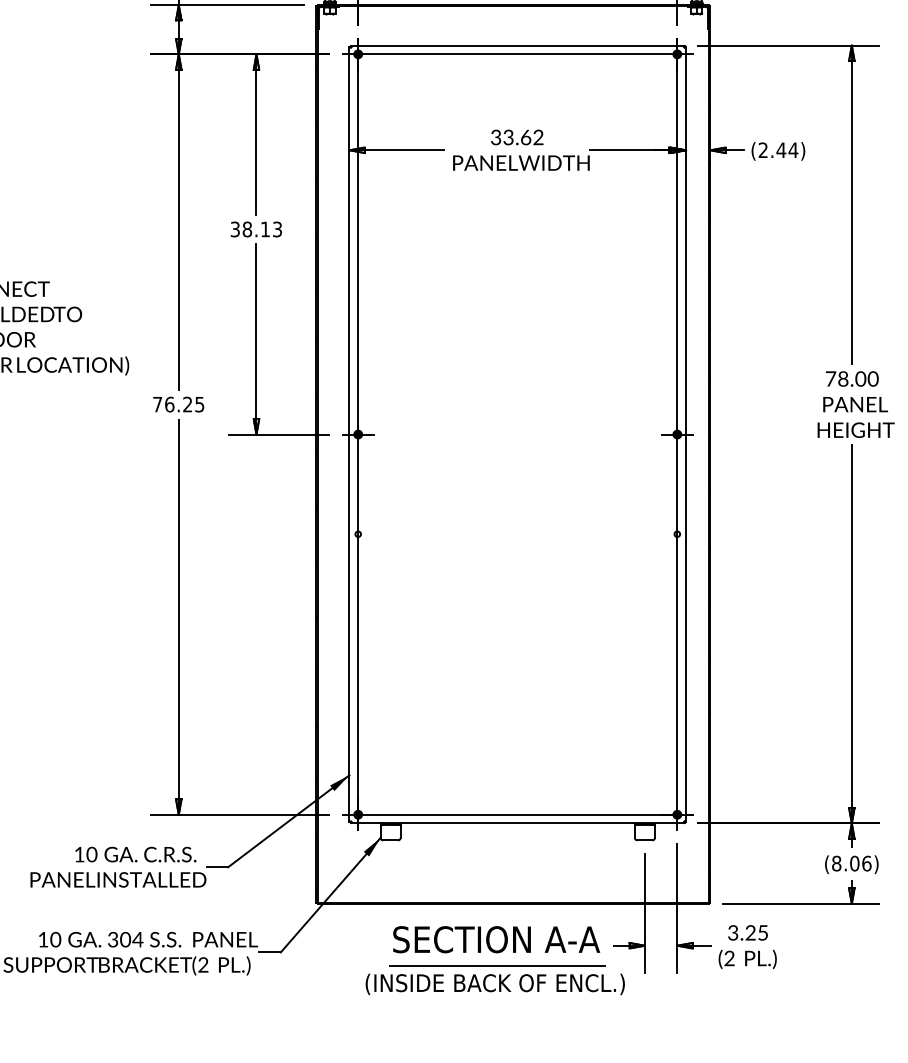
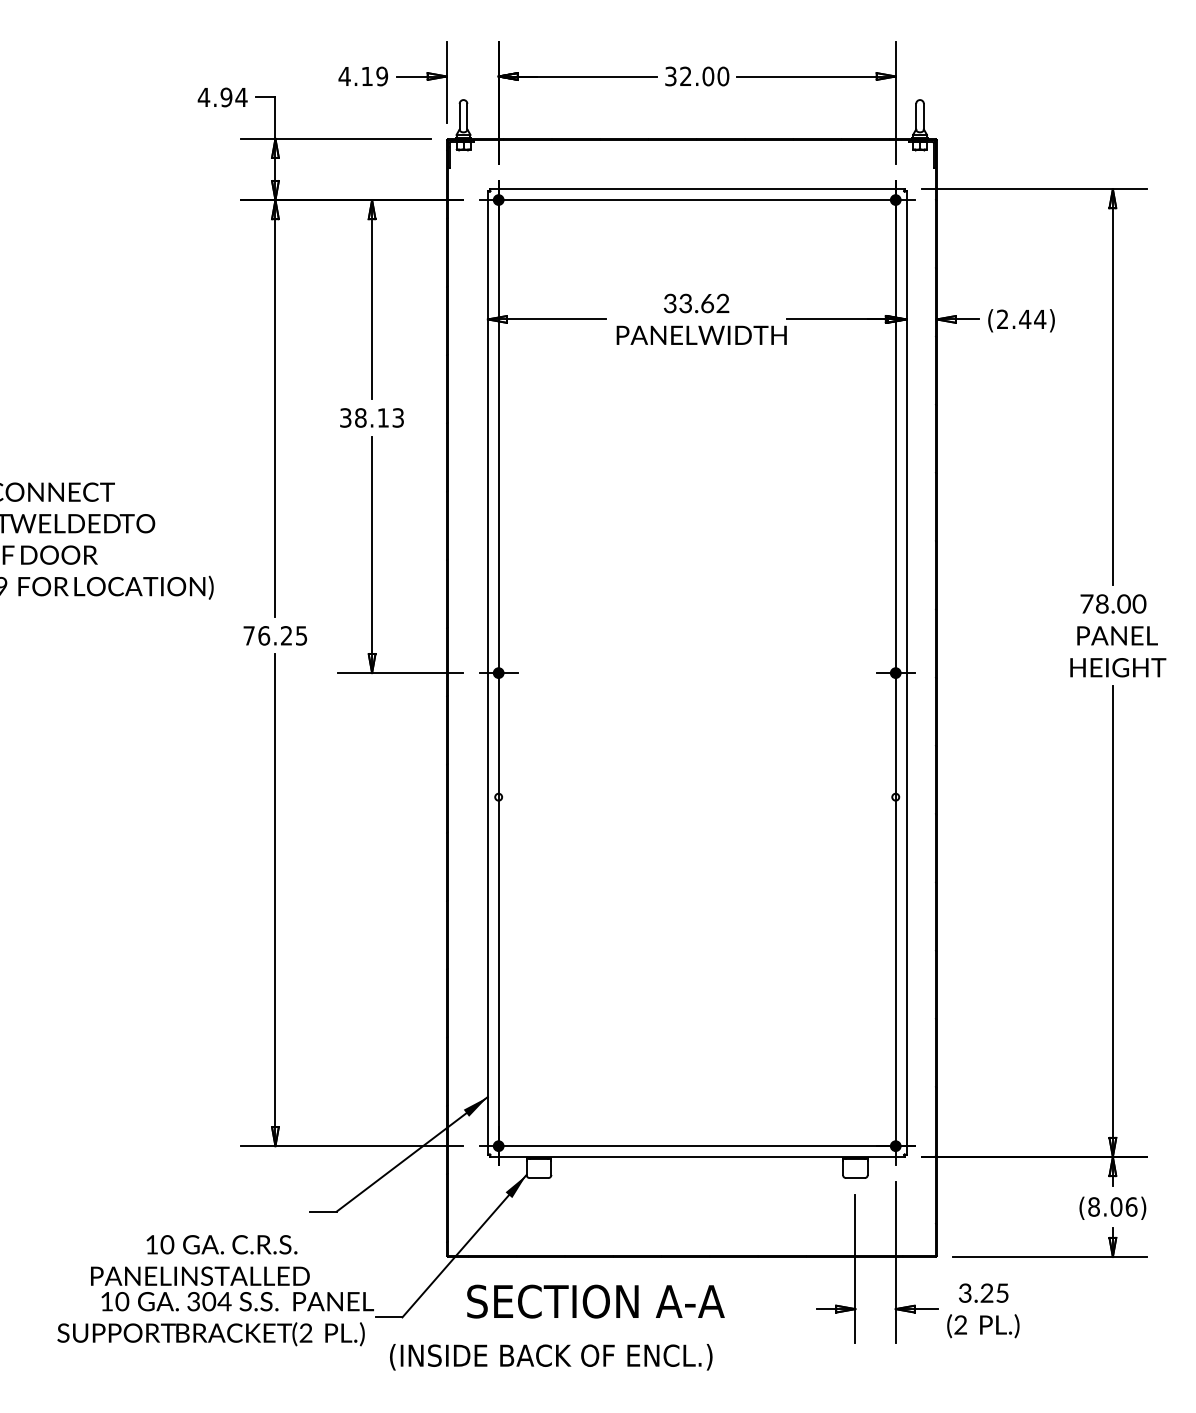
text: (118, 867) -> (200, 1260), moved
text: (496, 939) -> (595, 1301), moved
line: (497, 966) -> (671, 1334), removed
text: (495, 984) -> (551, 1357), moved

